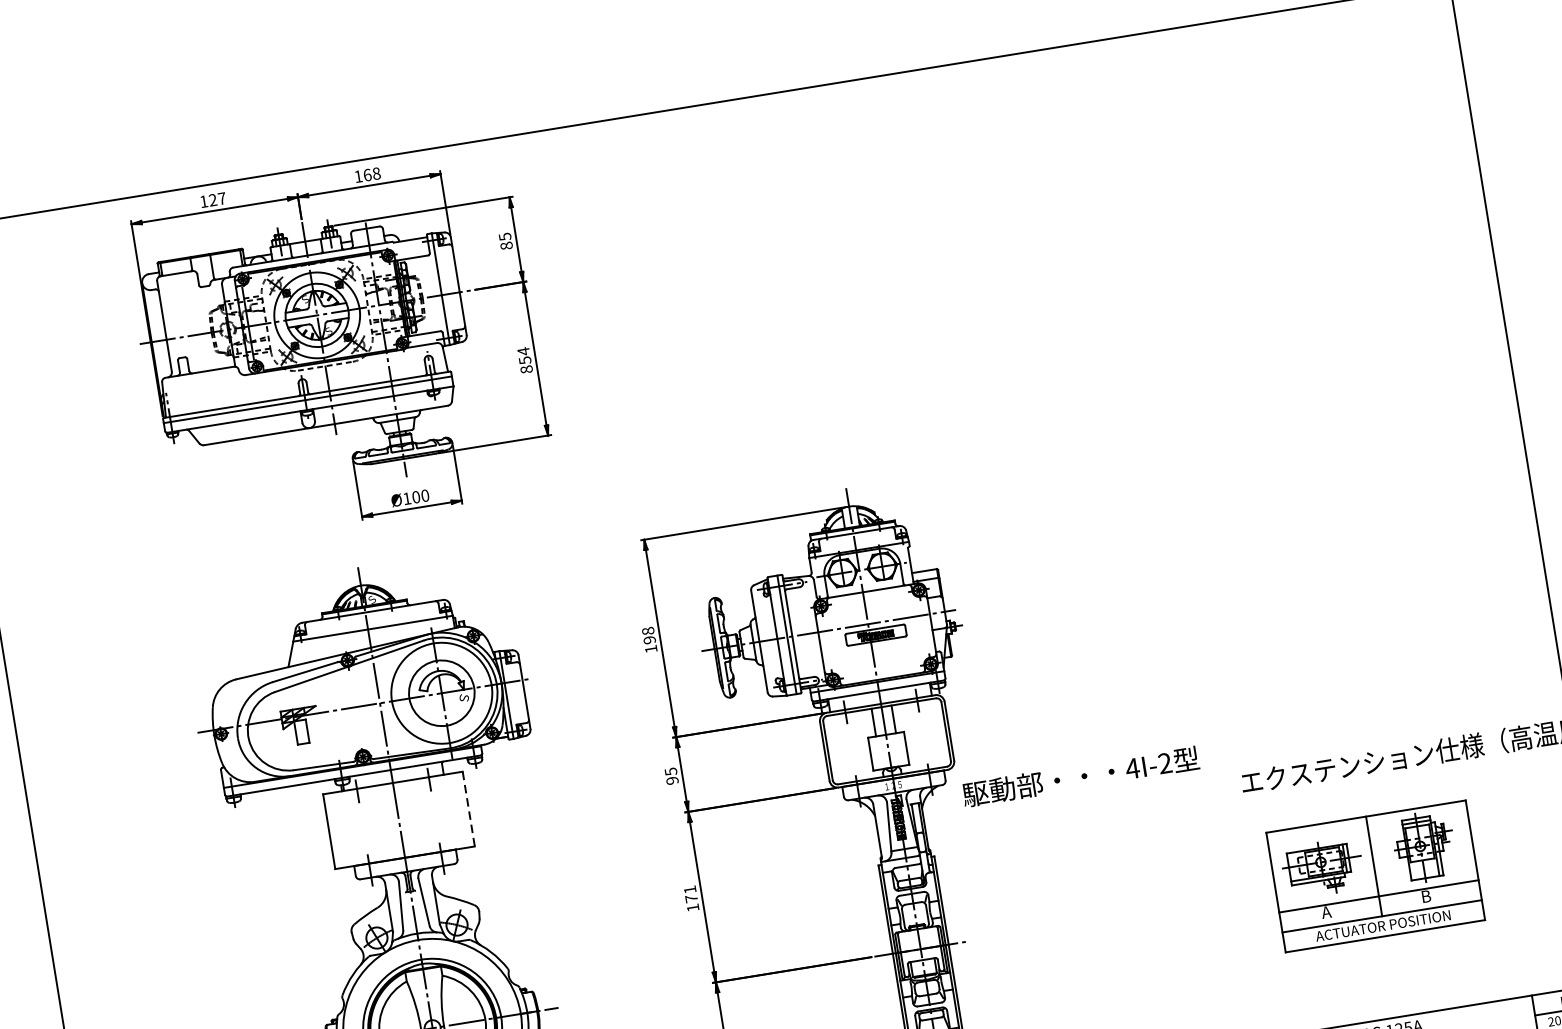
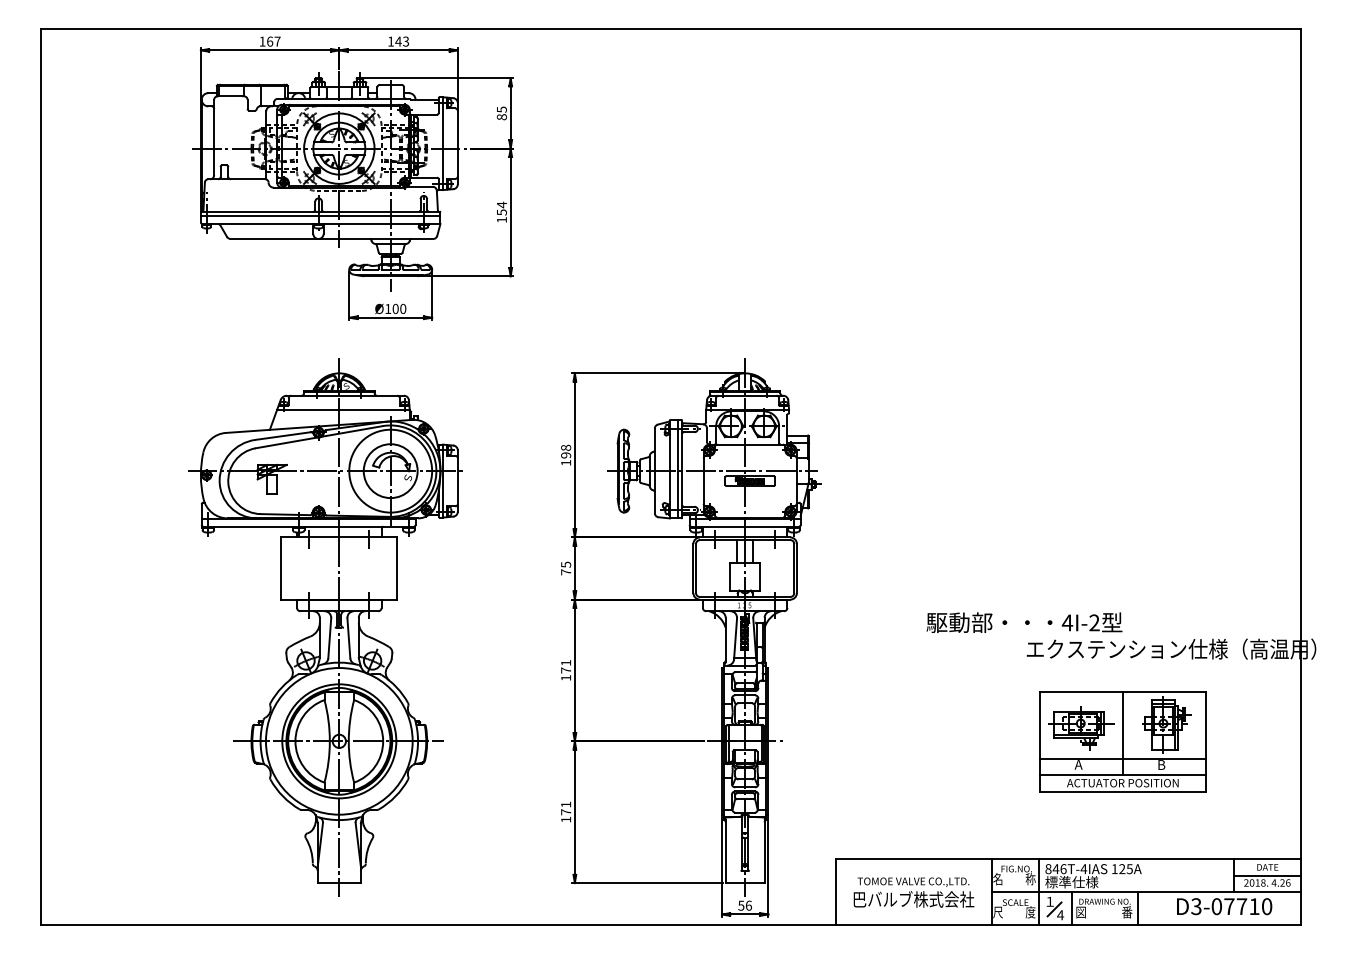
text: (372, 174) -> (402, 41), 168 -> 143
text: (213, 199) -> (270, 41), 127 -> 167
text: (526, 369) -> (501, 219), 854 -> 154
text: (1080, 776) -> (1024, 622), moved
text: (672, 780) -> (566, 572), 95 -> 75
line: (469, 810) -> (397, 569), dashed -> solid

